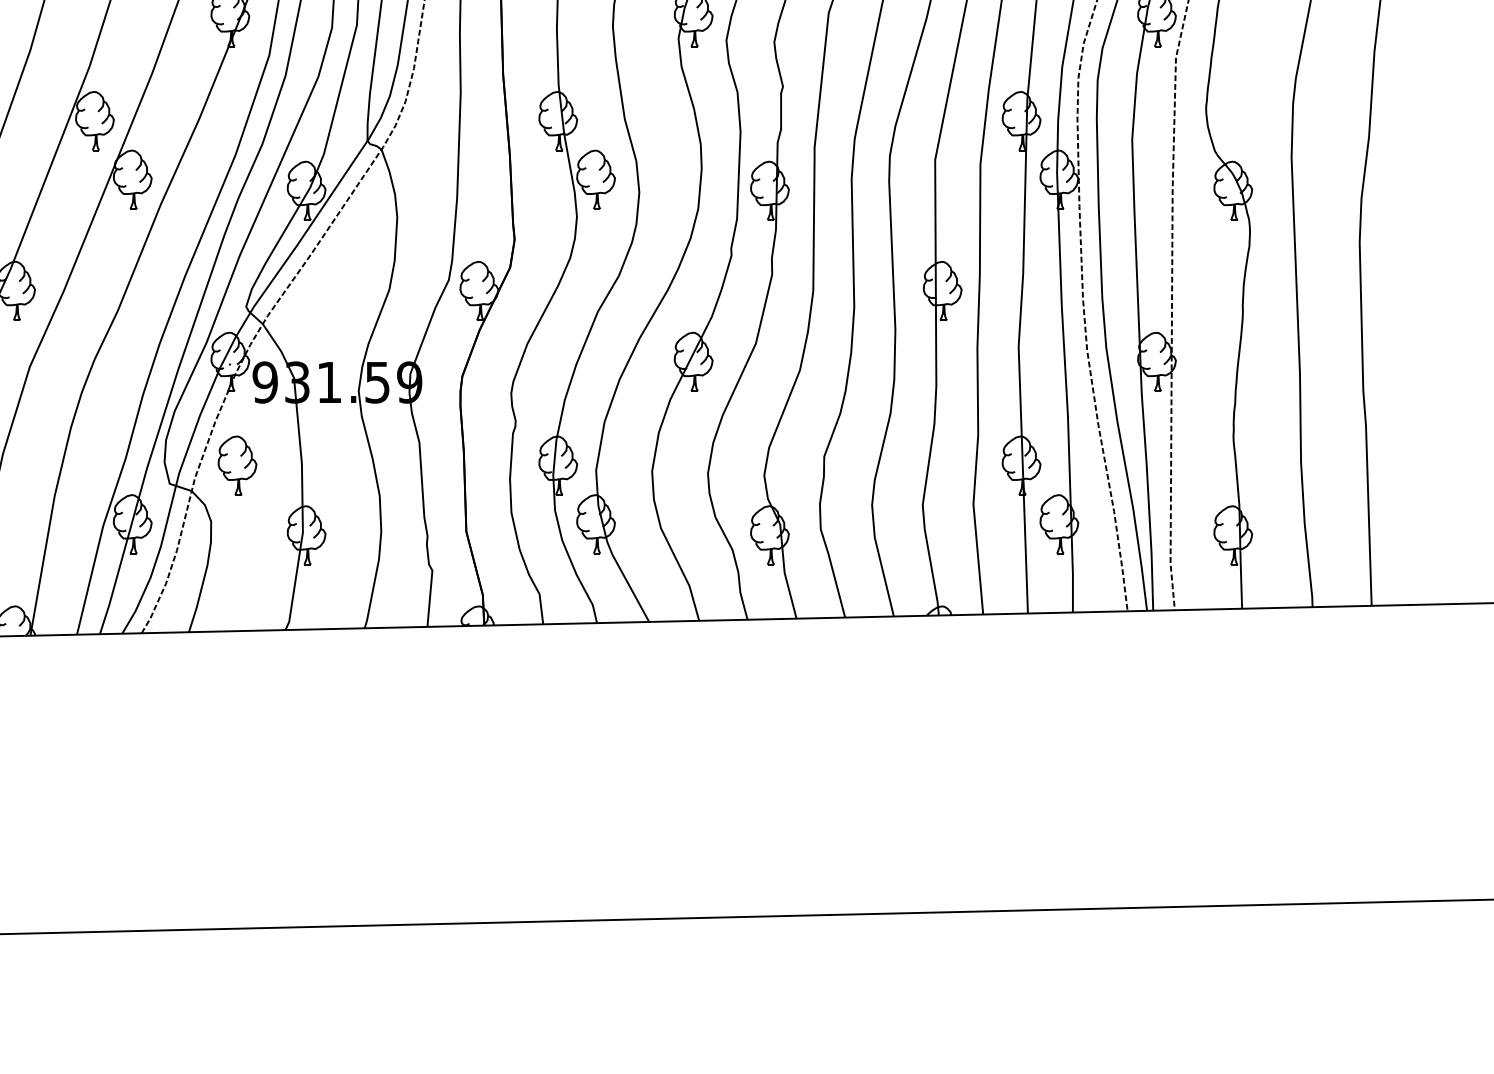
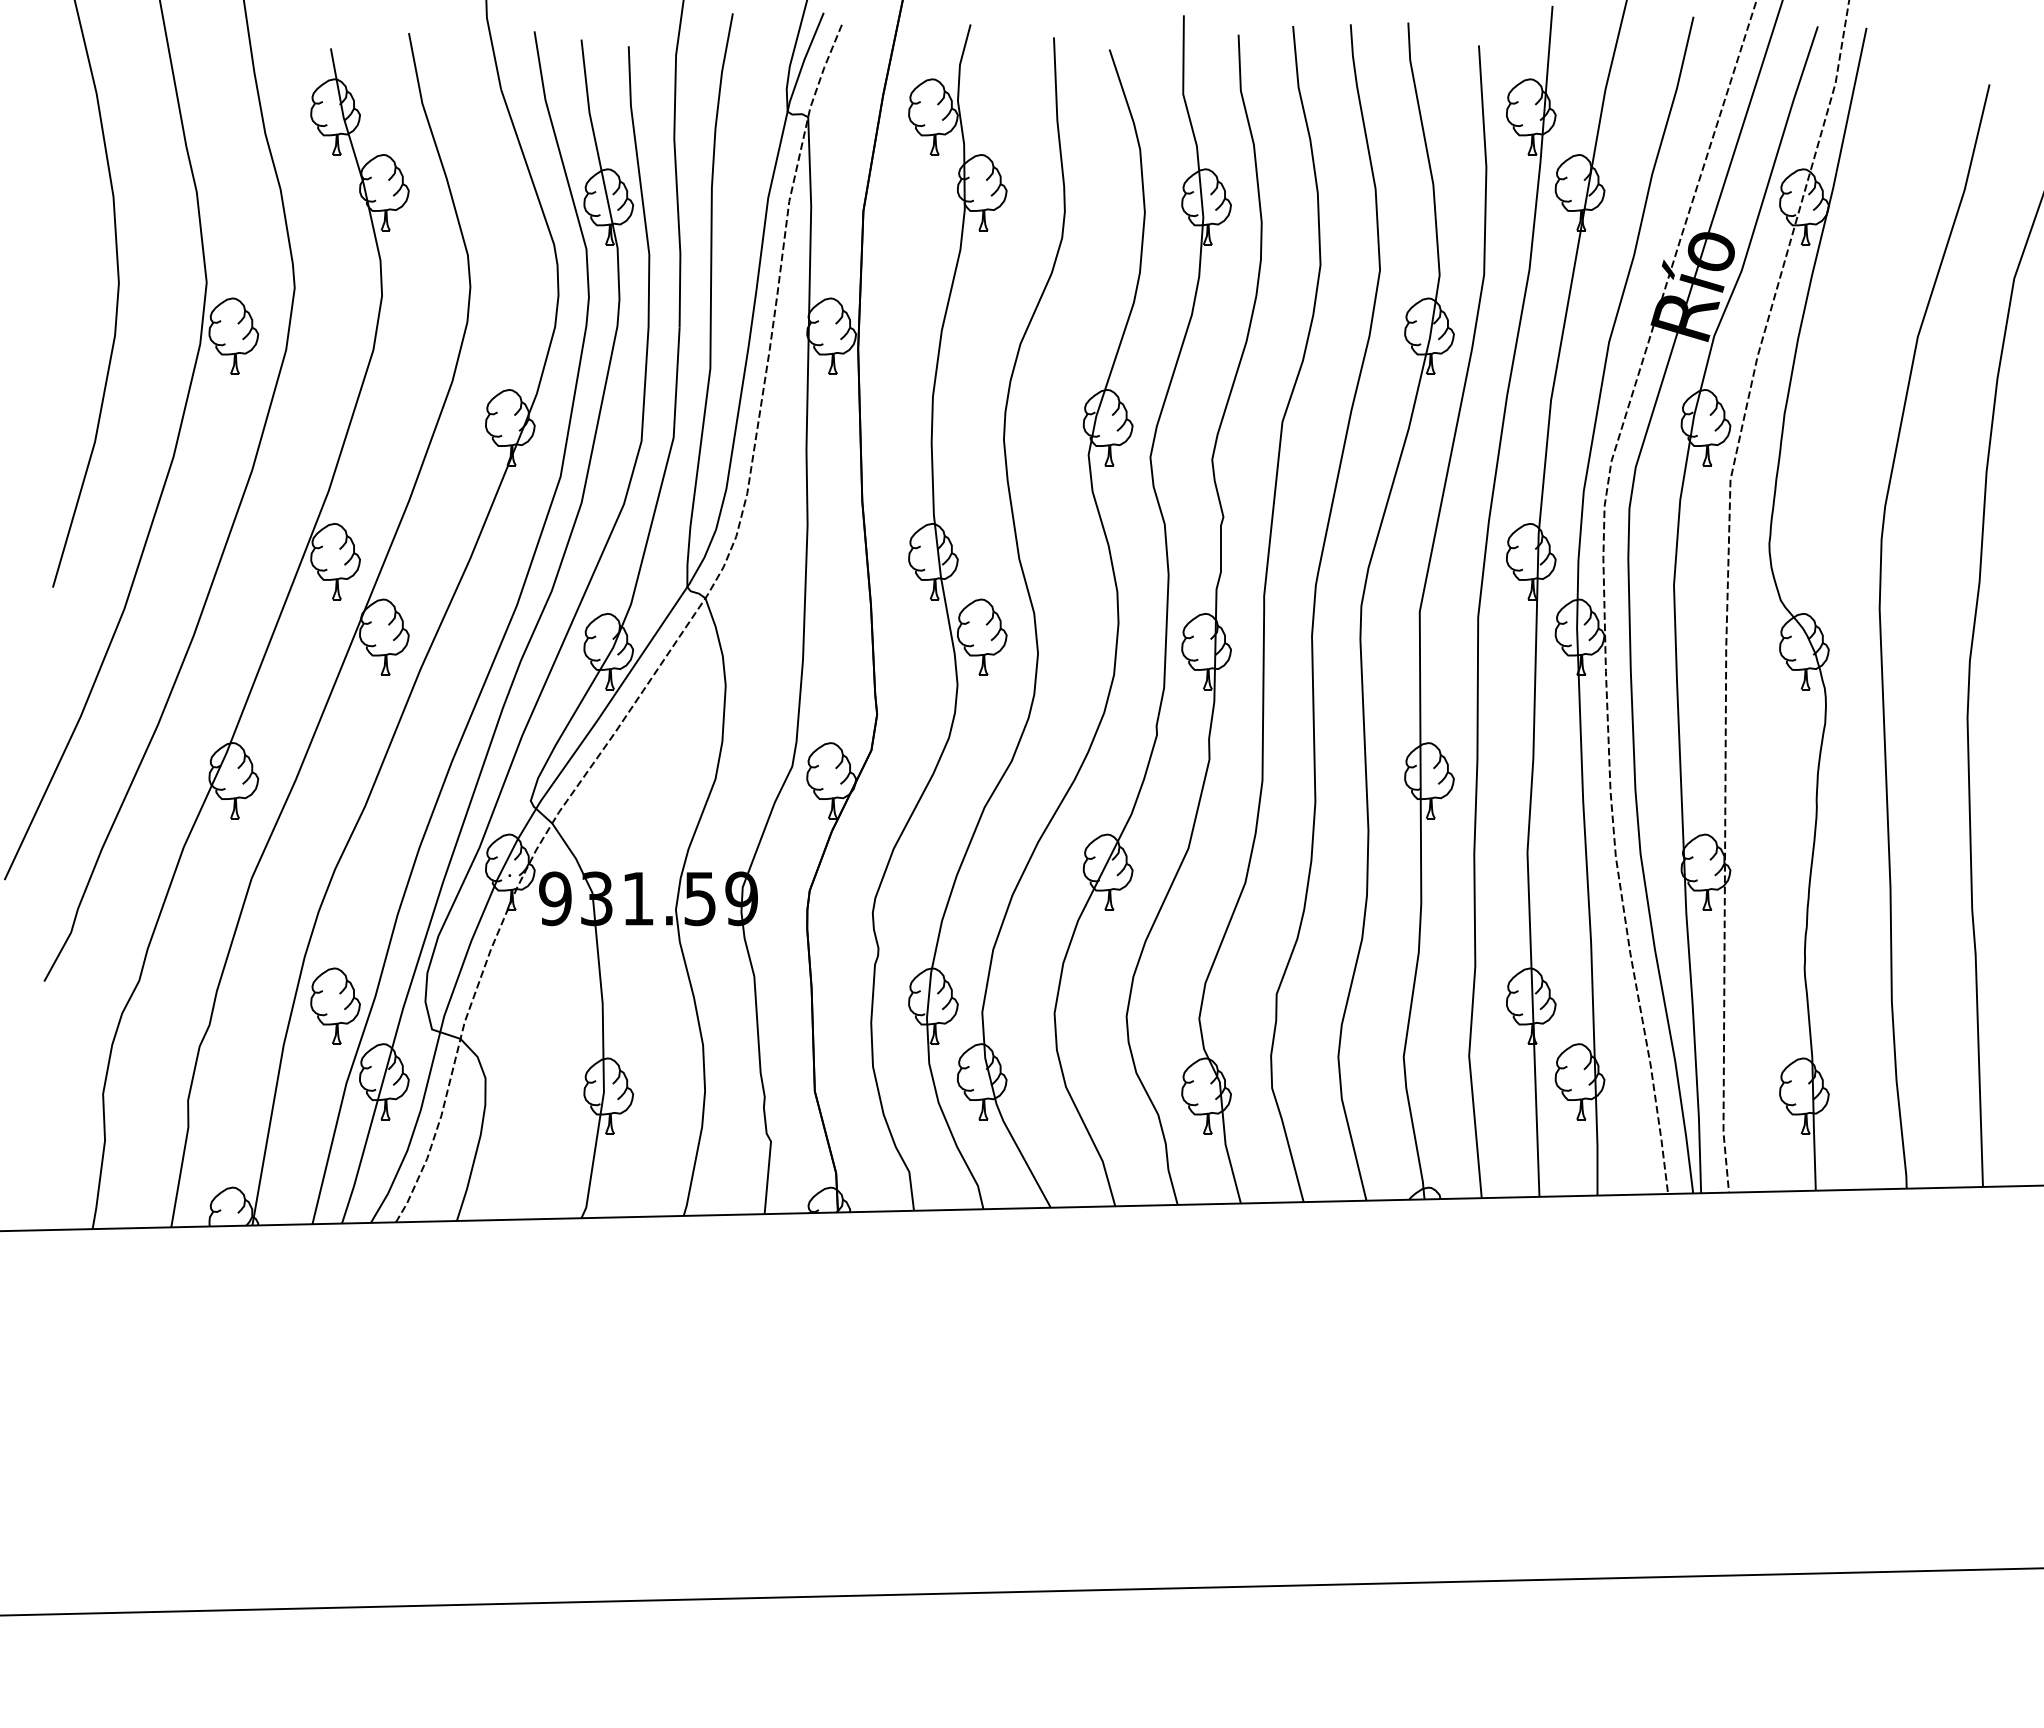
part: (237, 465) -> (335, 1005), moved

